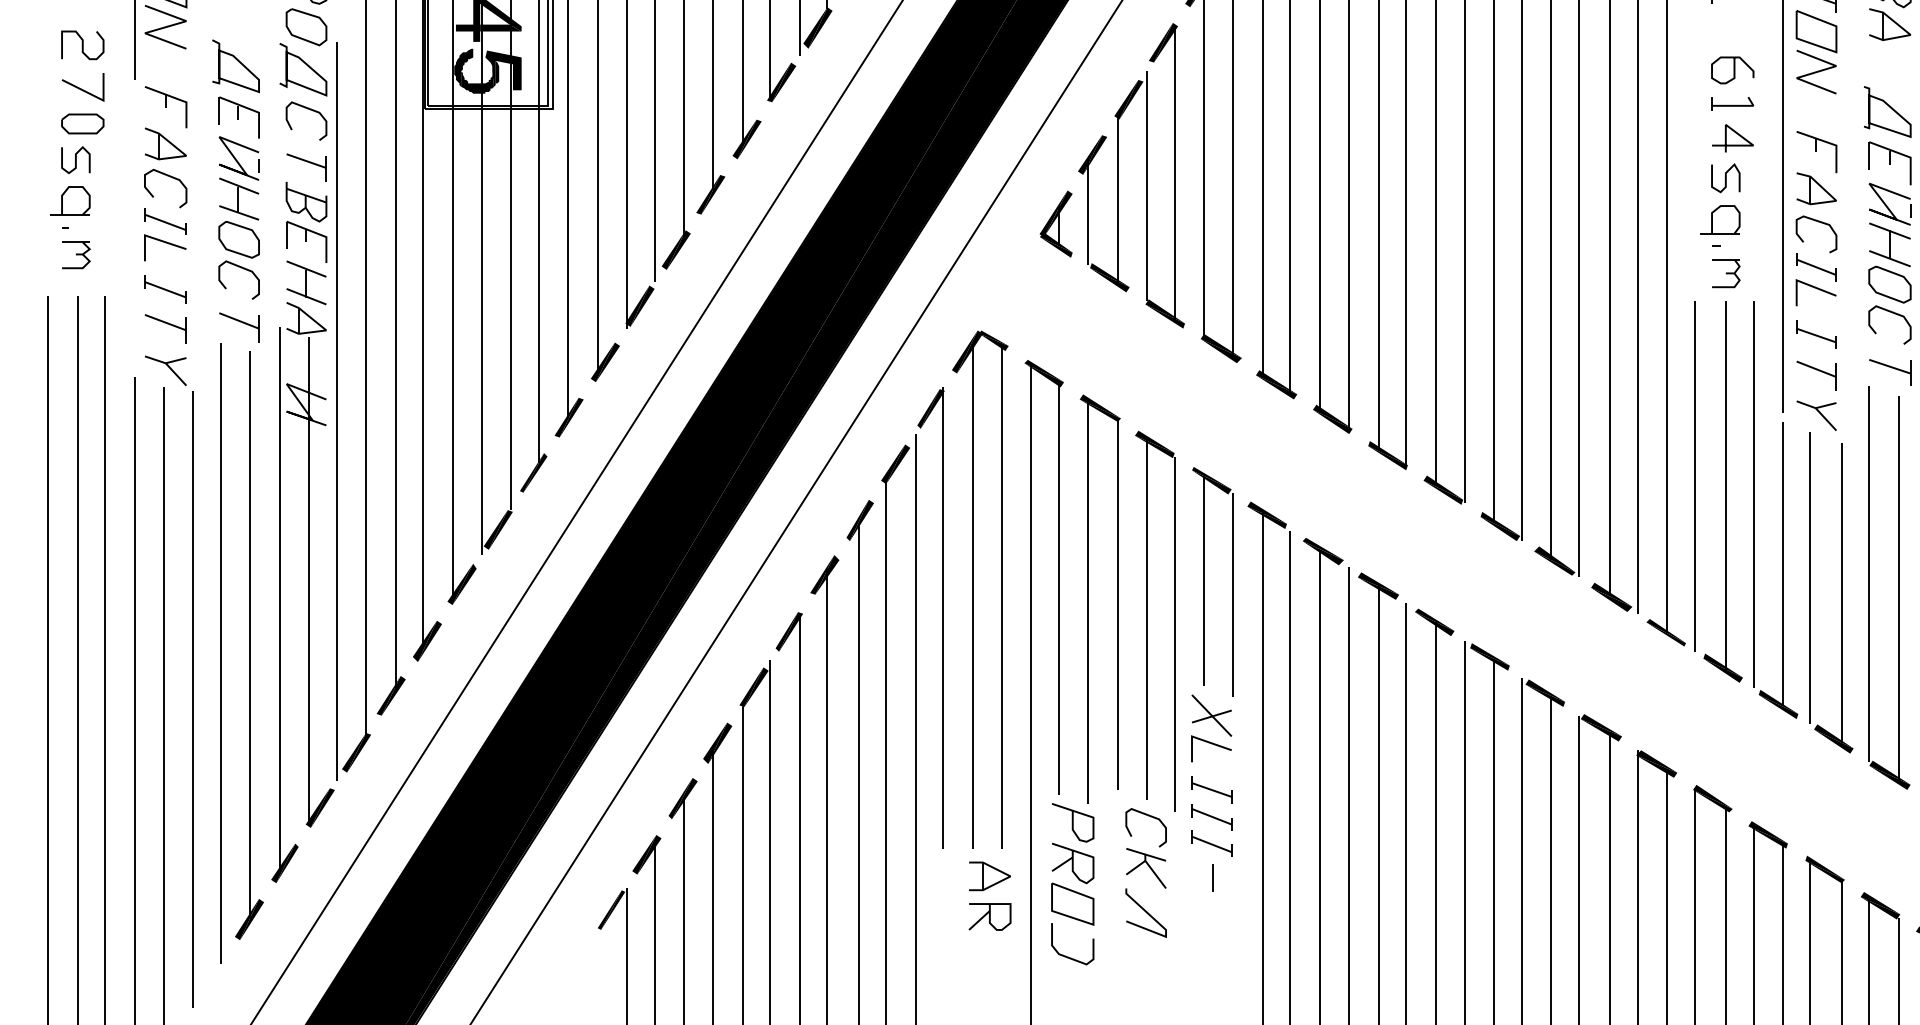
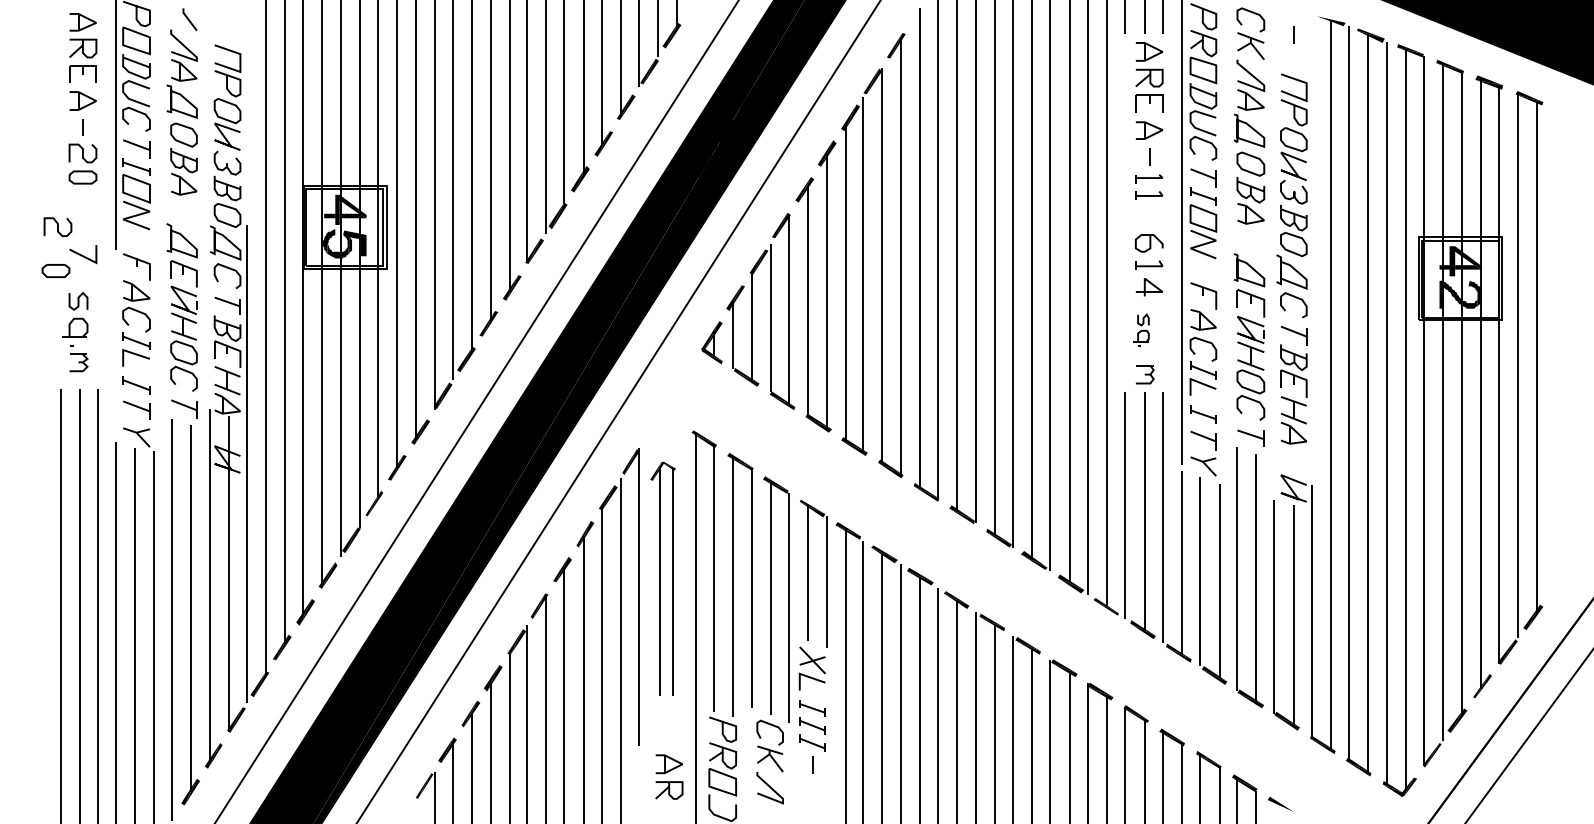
curve: (82, 44) -> (57, 226), moved
part: (82, 123) -> (55, 270), moved
part: (1720, 205) -> (1141, 330), size x0.6
part: (981, 588) -> (663, 578), size x0.7

